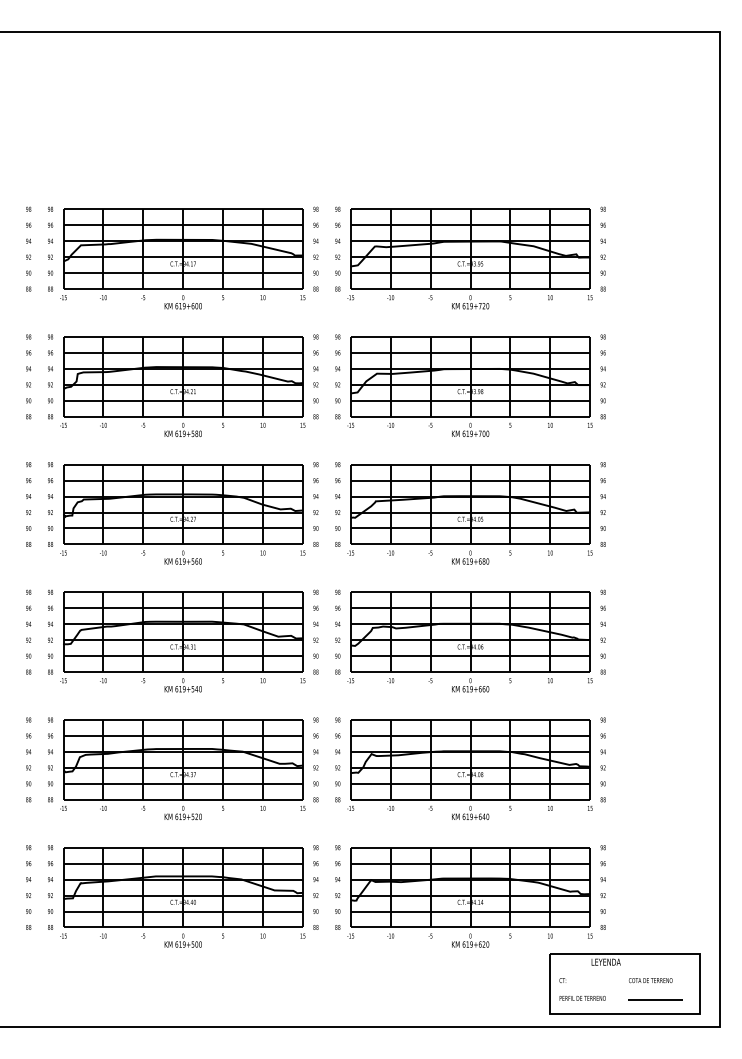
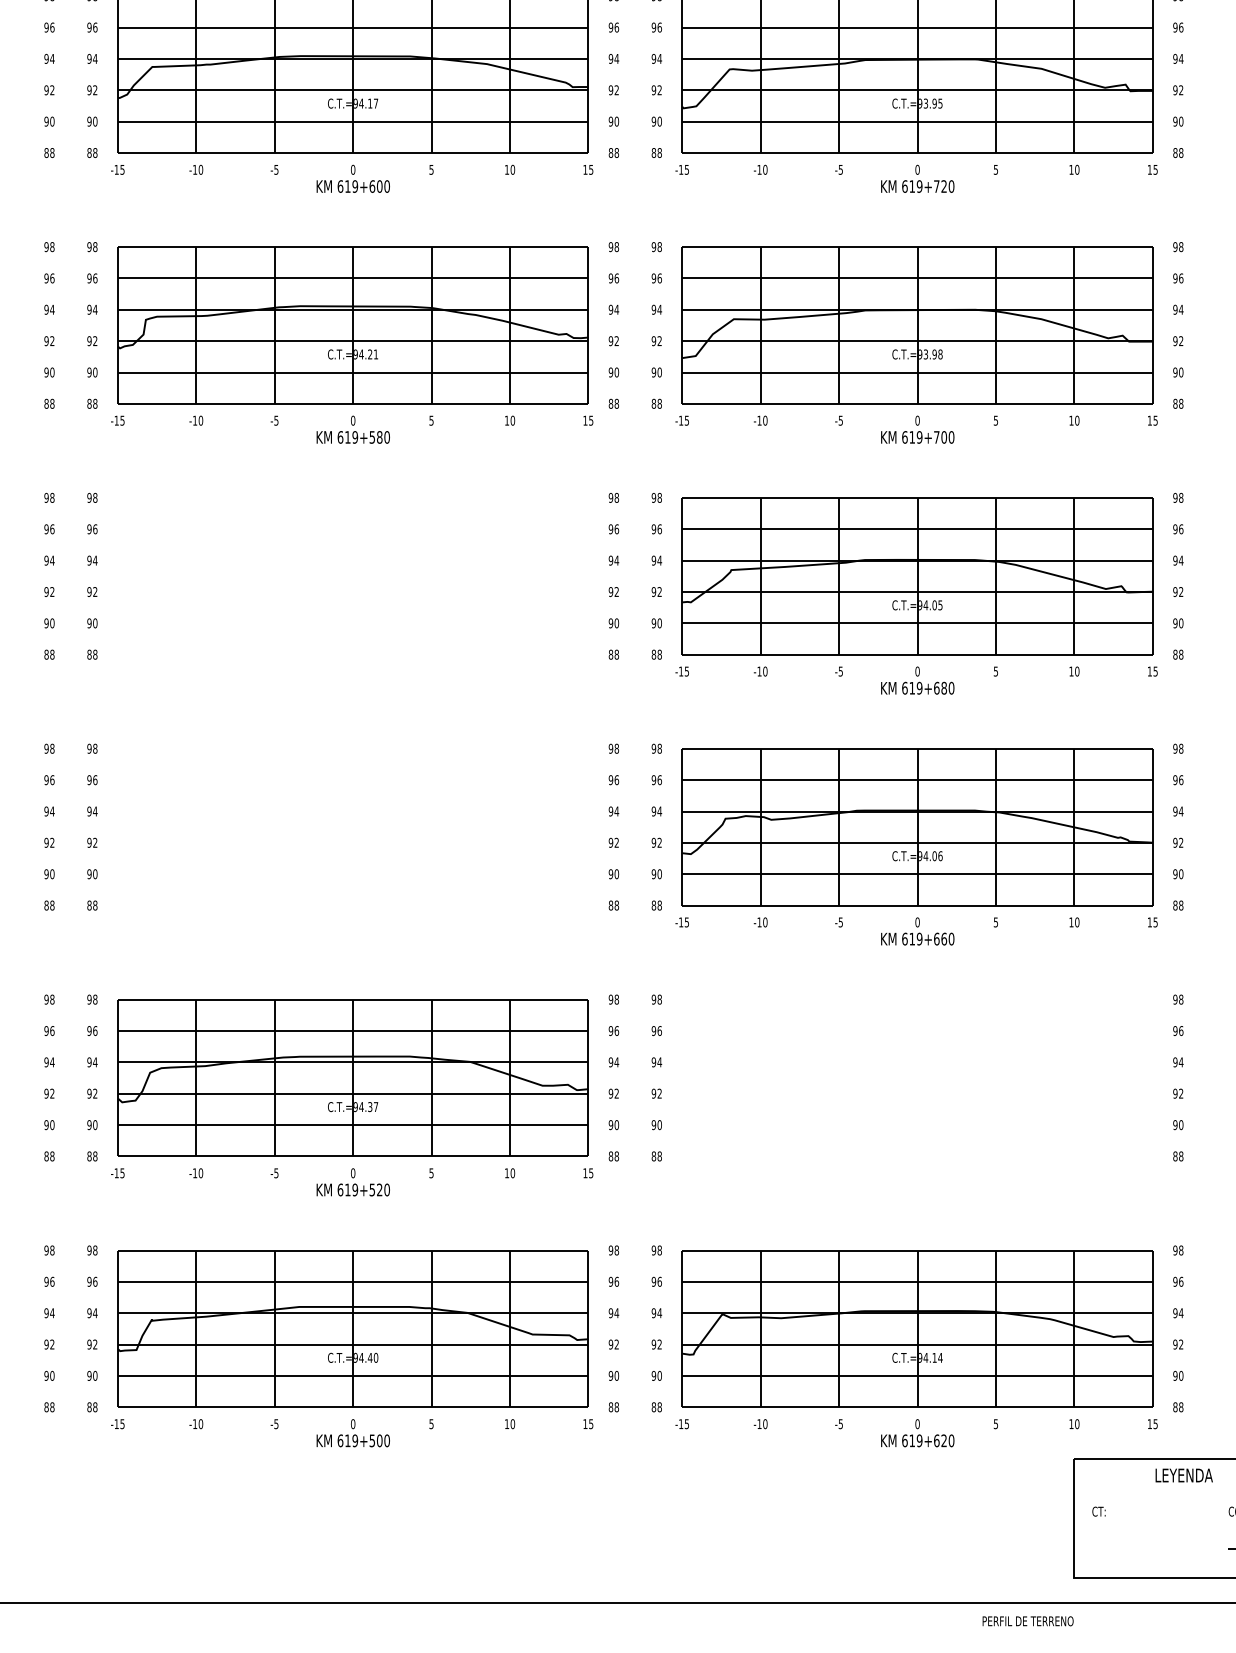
part: (182, 514) -> (351, 595), removed
part: (182, 641) -> (351, 845), removed
part: (469, 769) -> (915, 1096), removed
text: (582, 998) -> (1027, 1621), moved

